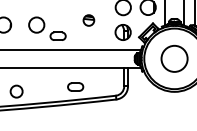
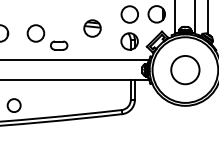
part: (88, 20) -> (92, 28), size x1.43
part: (75, 86) -> (78, 100), removed

